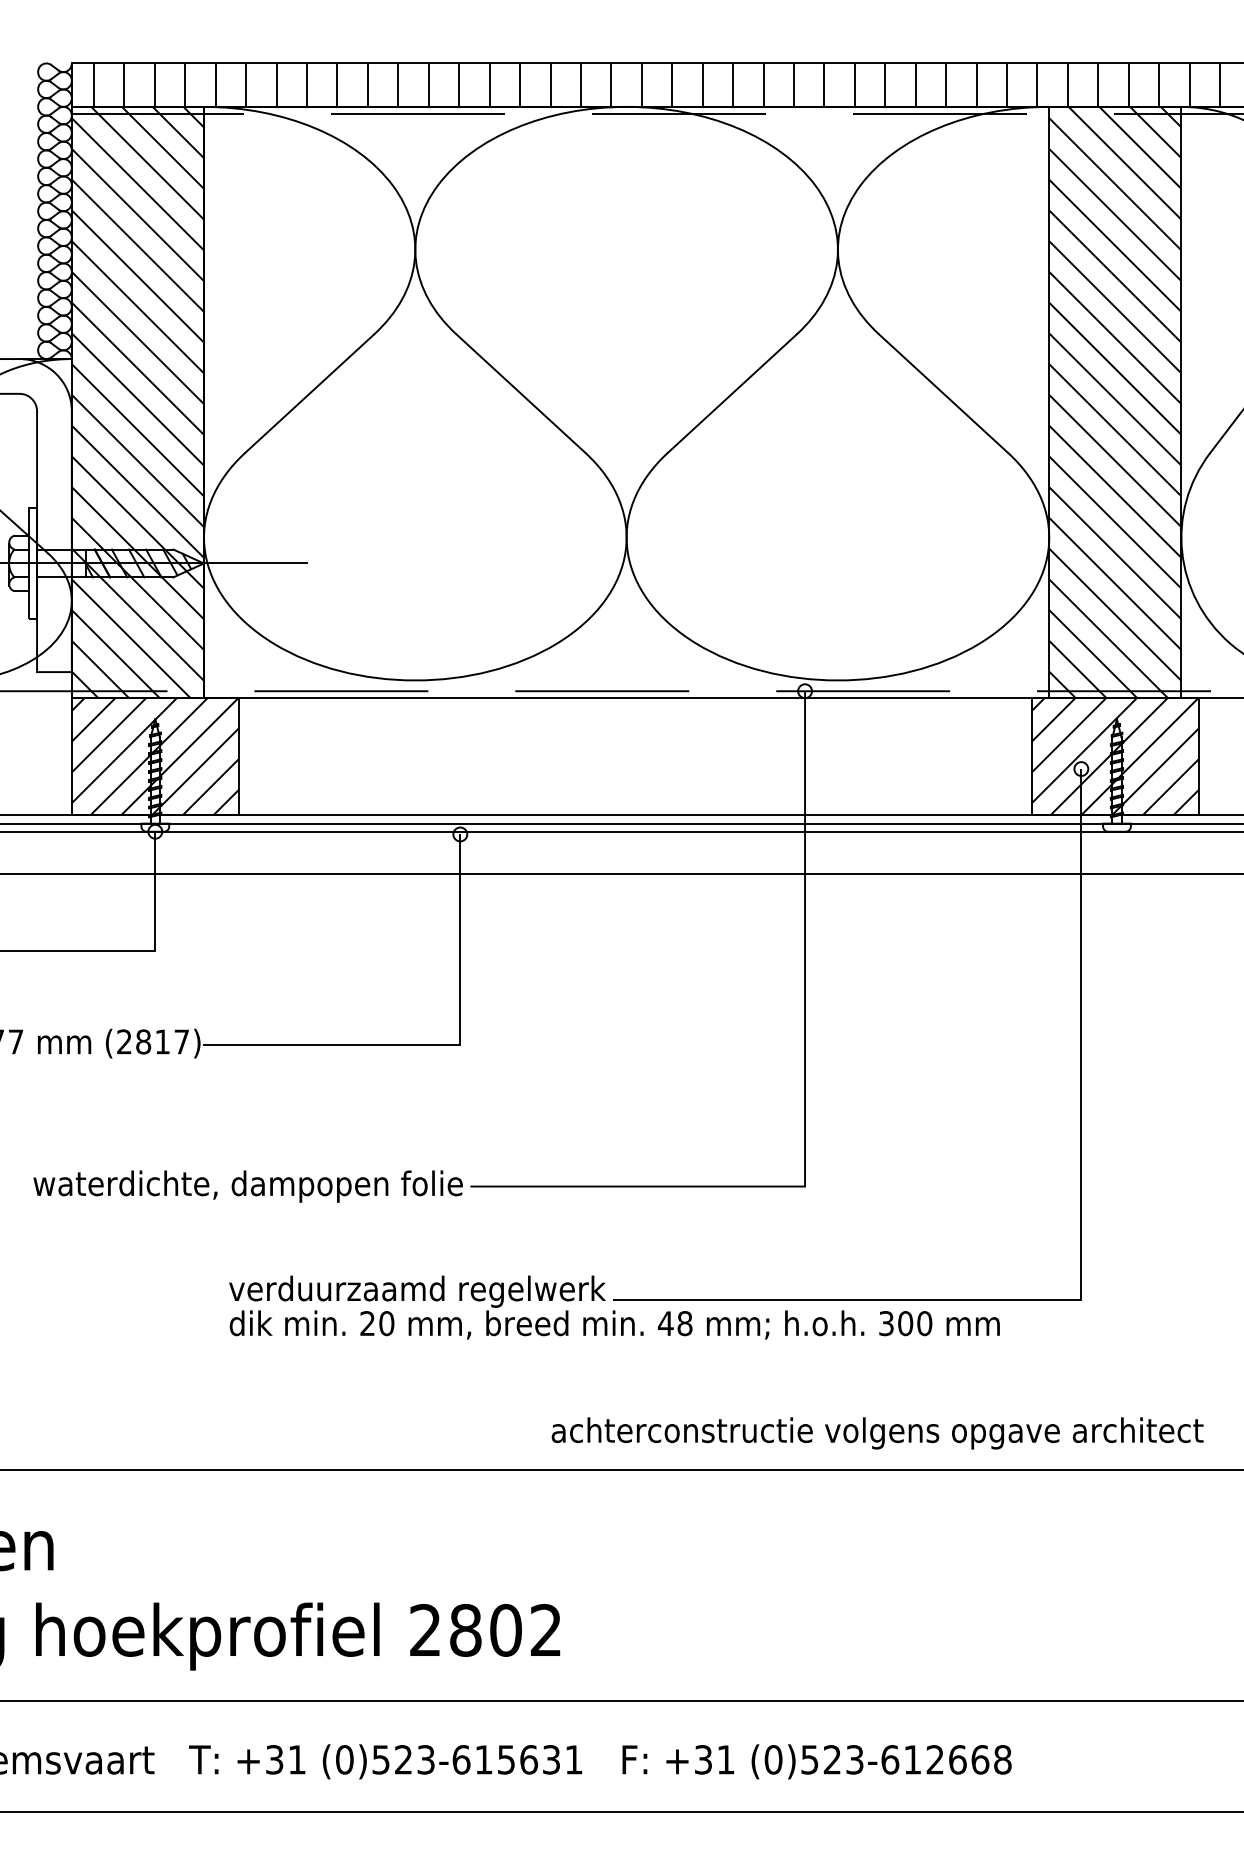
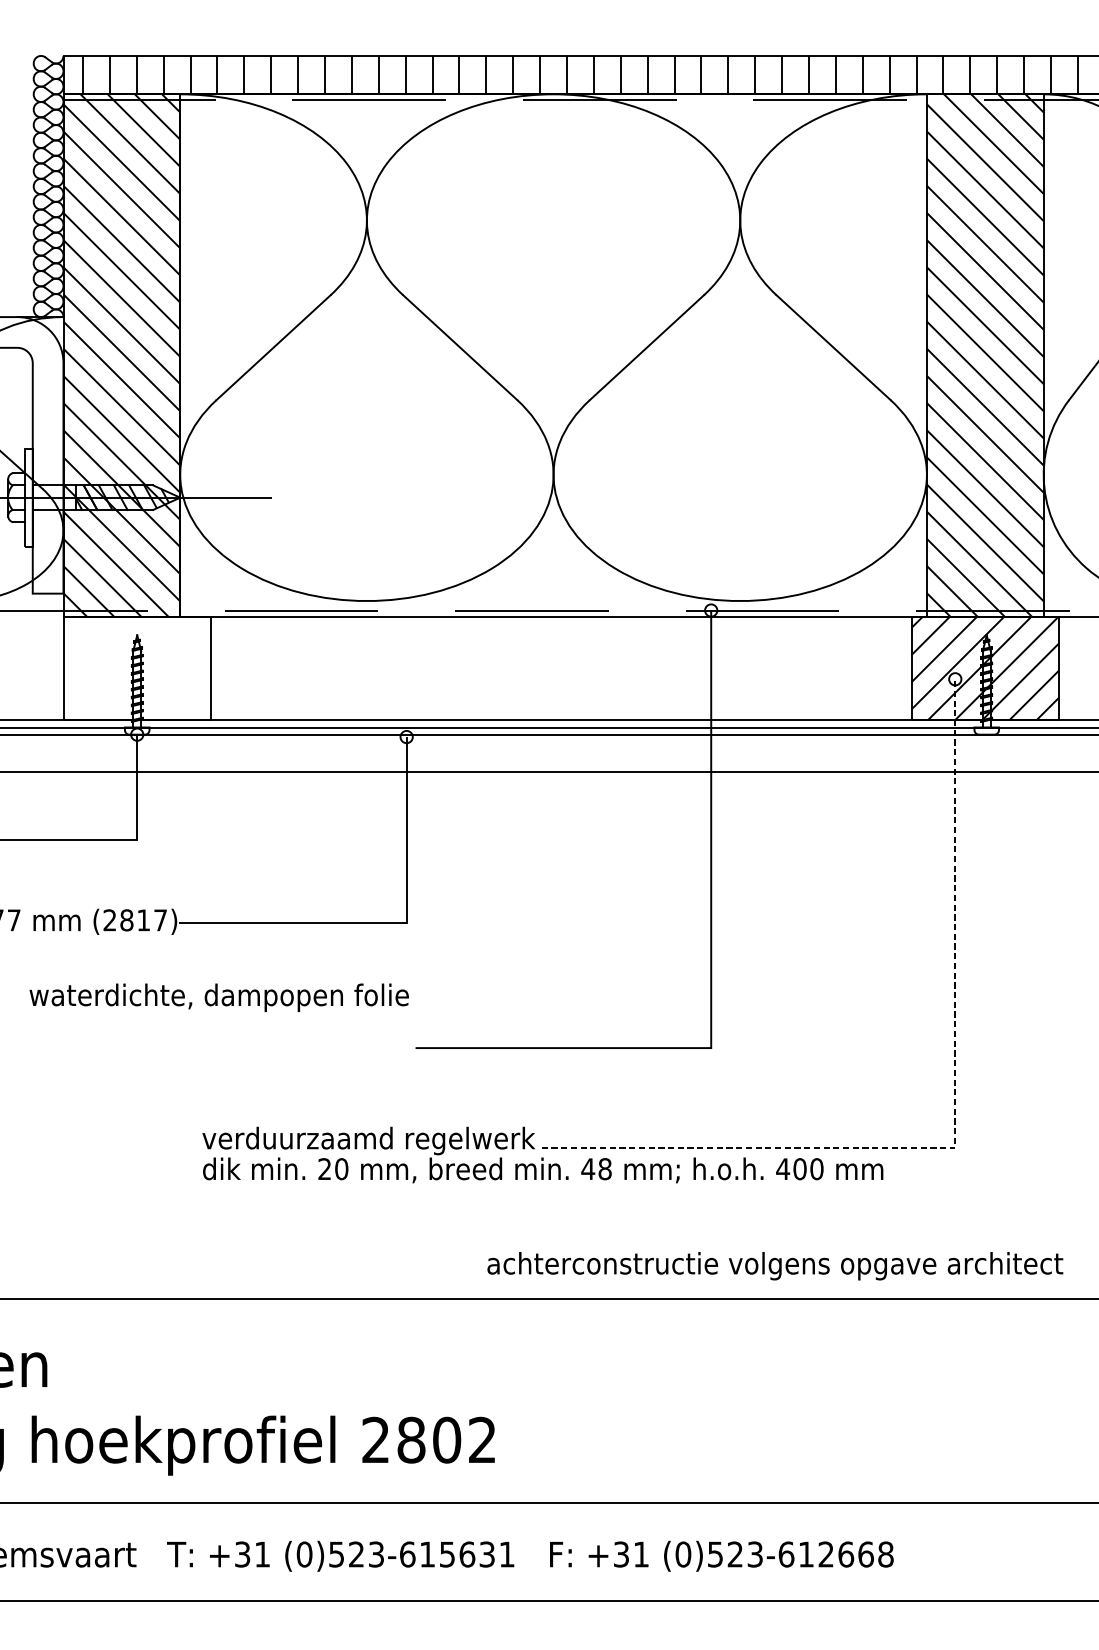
hatch: (154, 756) -> (136, 668), removed
text: (247, 1186) -> (218, 997), moved
line: (1081, 1268) -> (955, 1120), solid -> dashed
text: (886, 1323) -> (783, 1169), 300 -> 400

